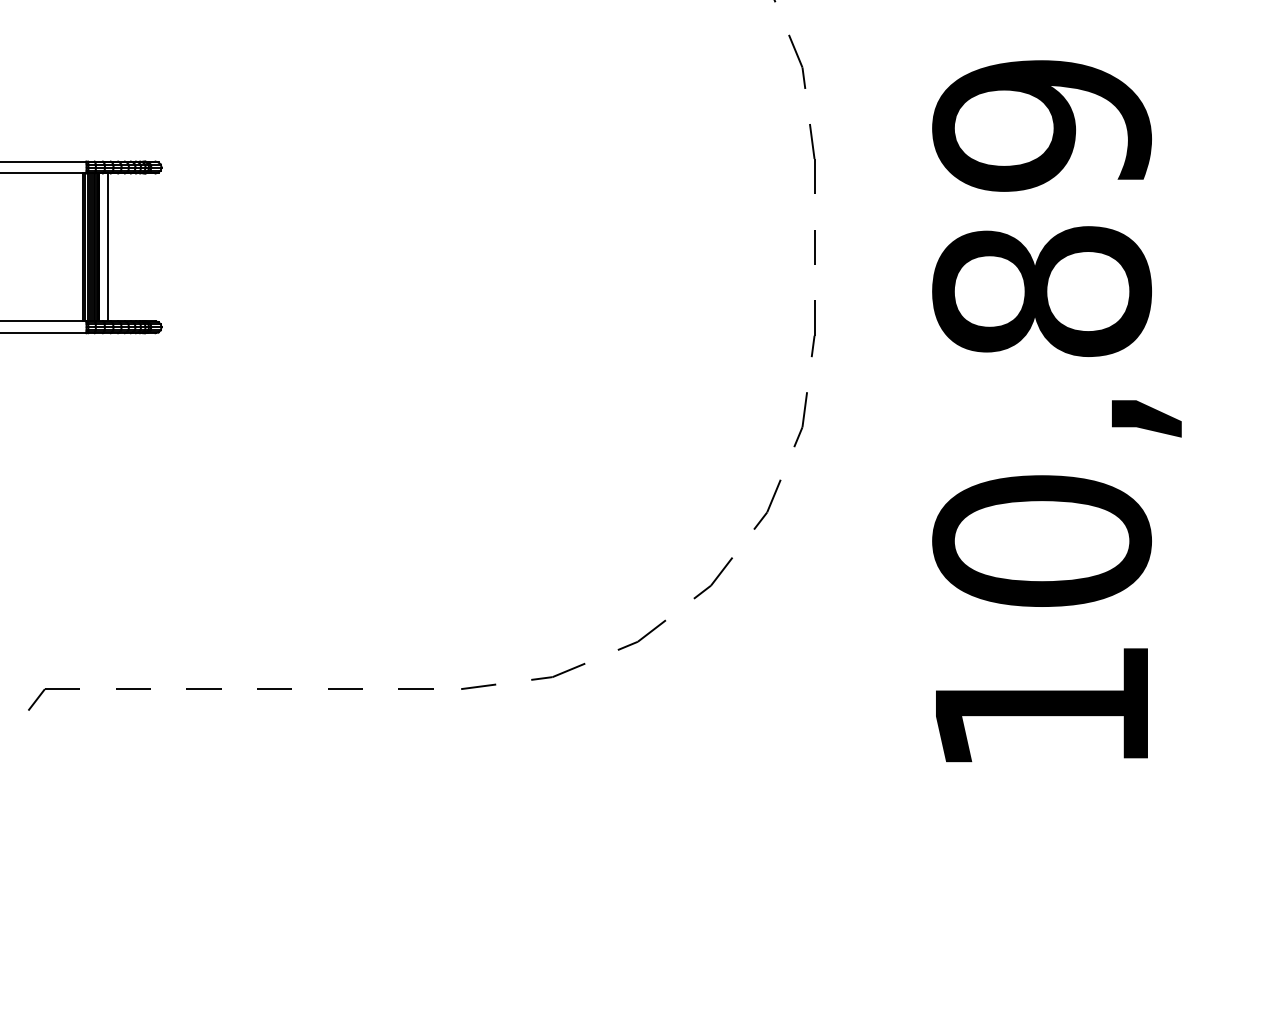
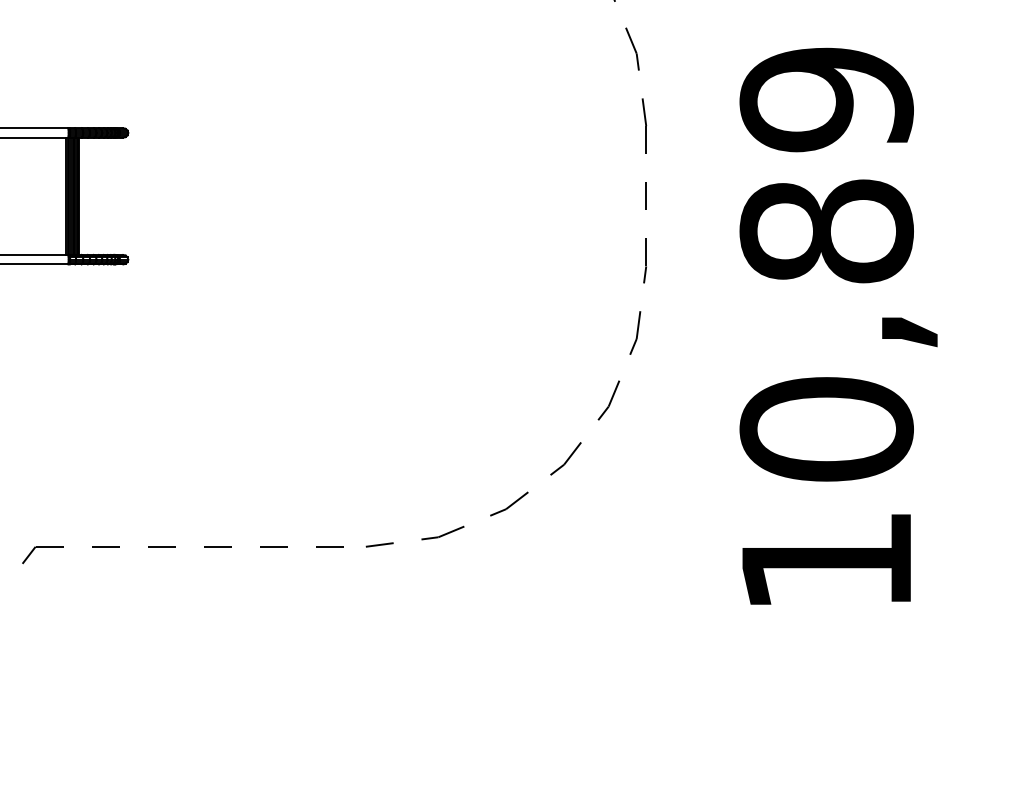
line: (107, 247) -> (85, 196), removed

